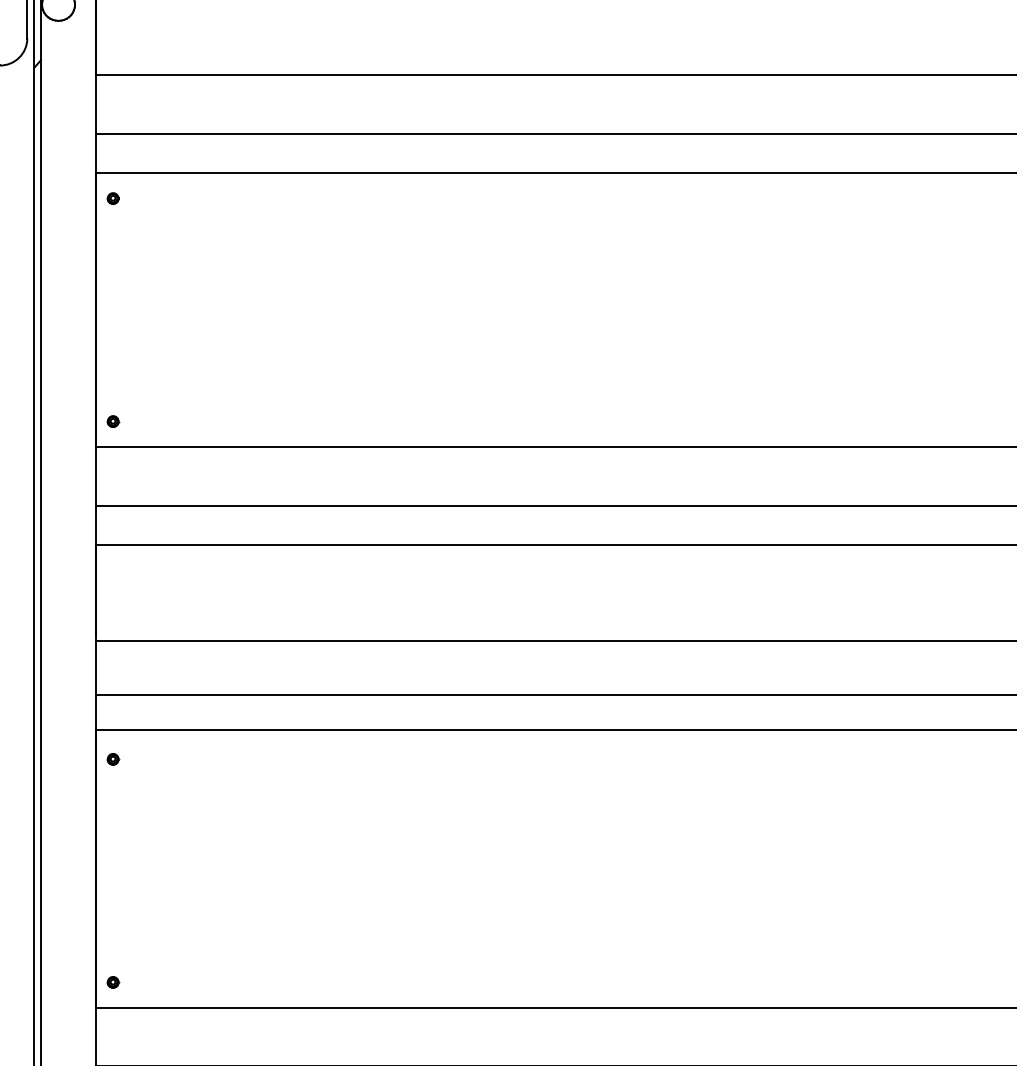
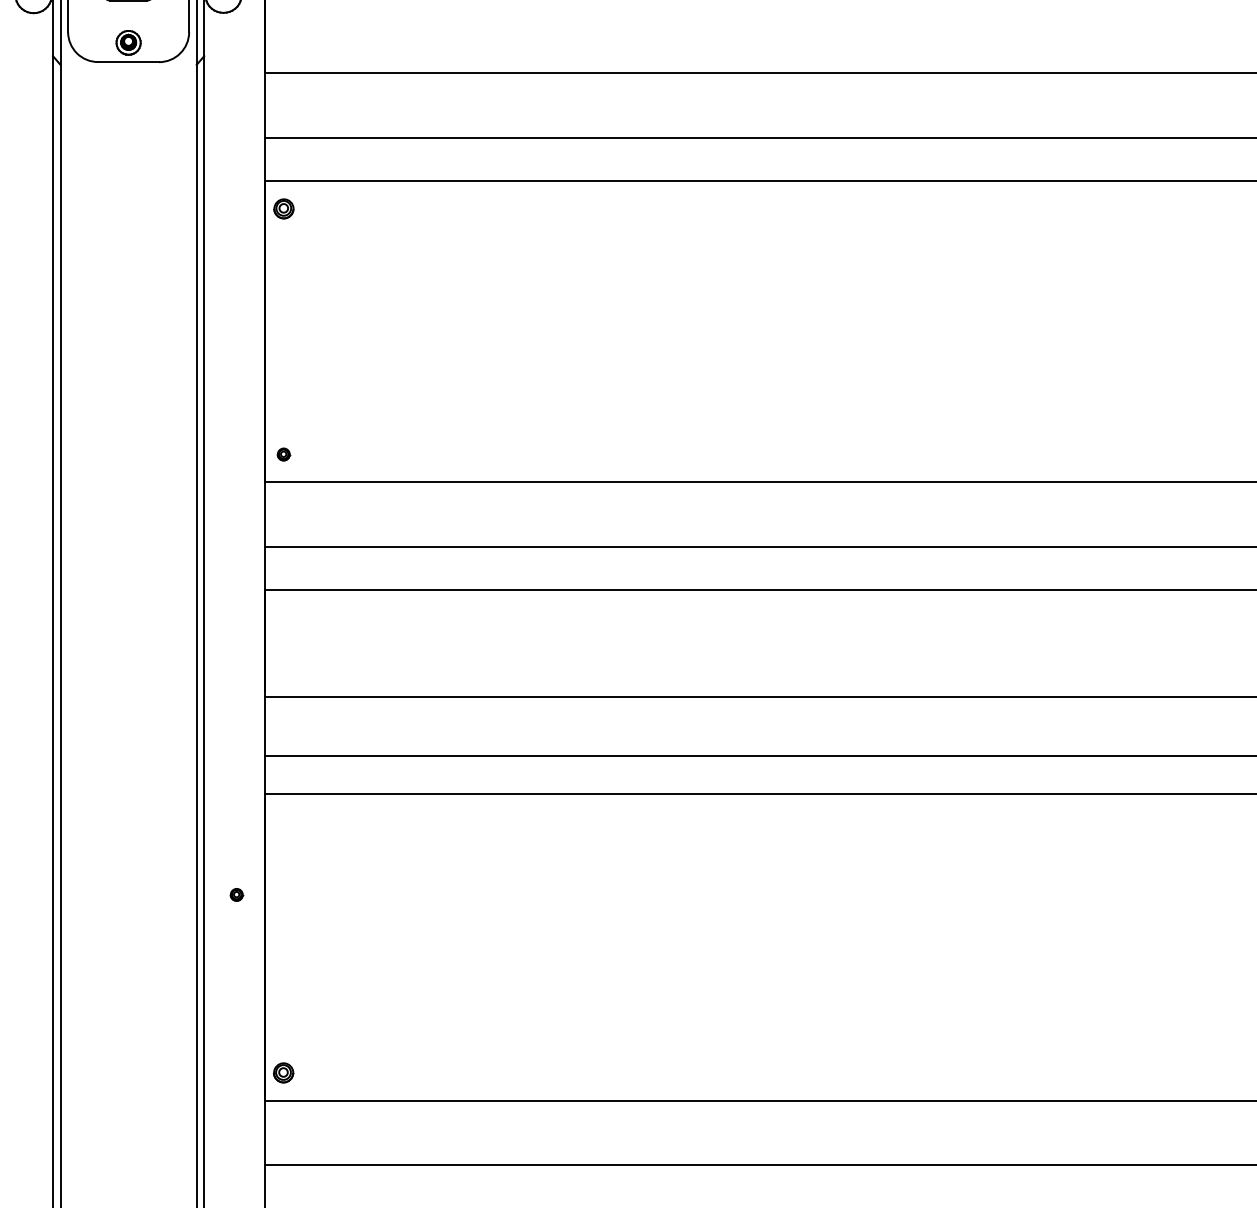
part: (112, 198) -> (283, 208), size x1.6
part: (112, 758) -> (236, 894), moved
part: (112, 982) -> (283, 1072), size x1.6

